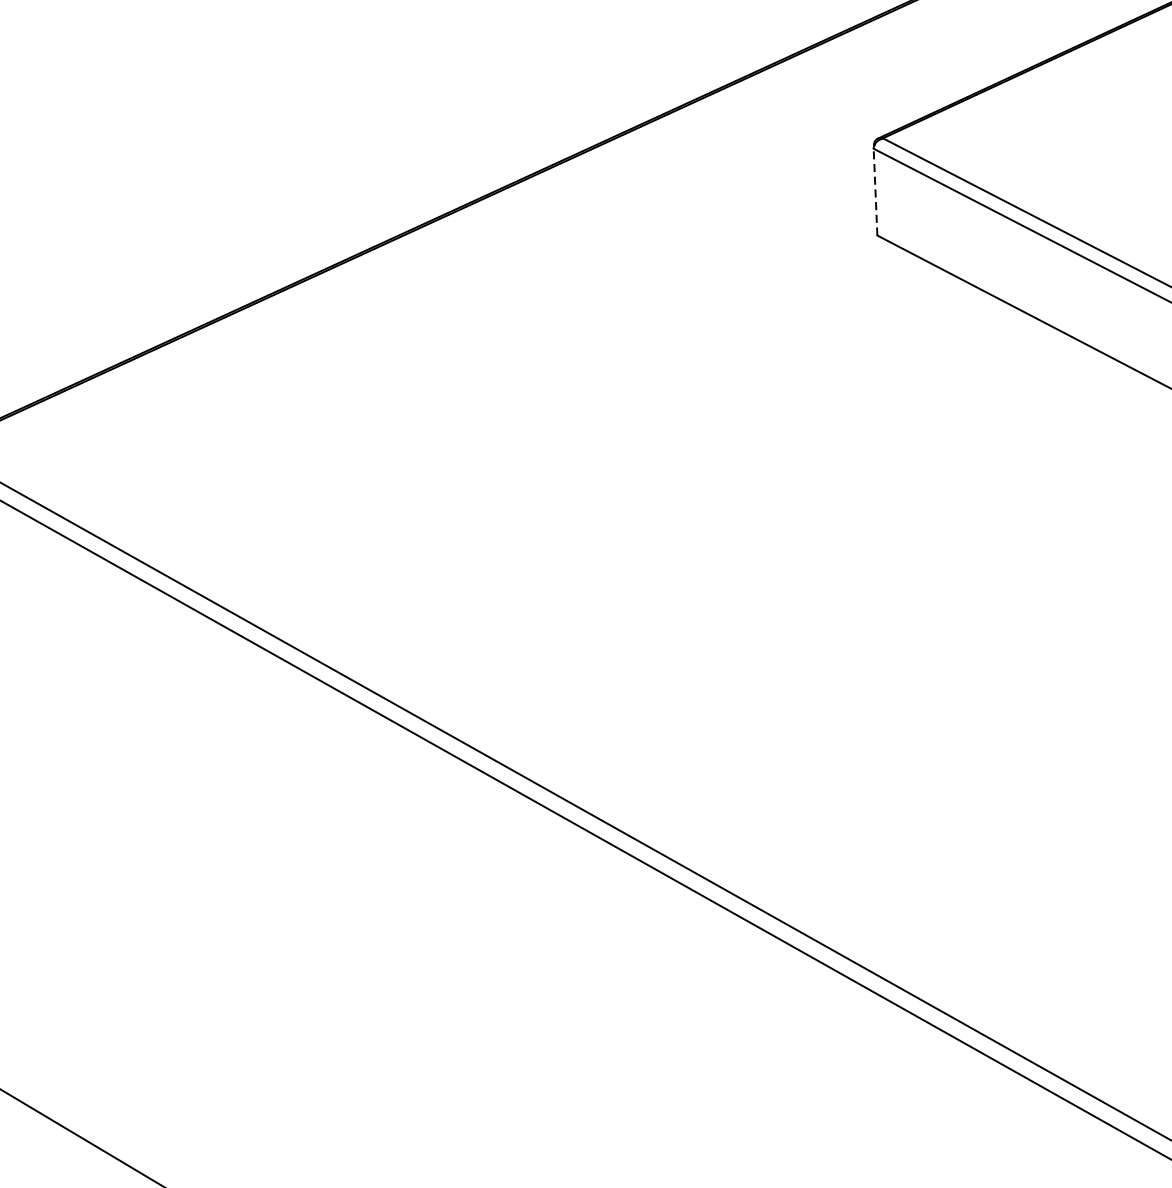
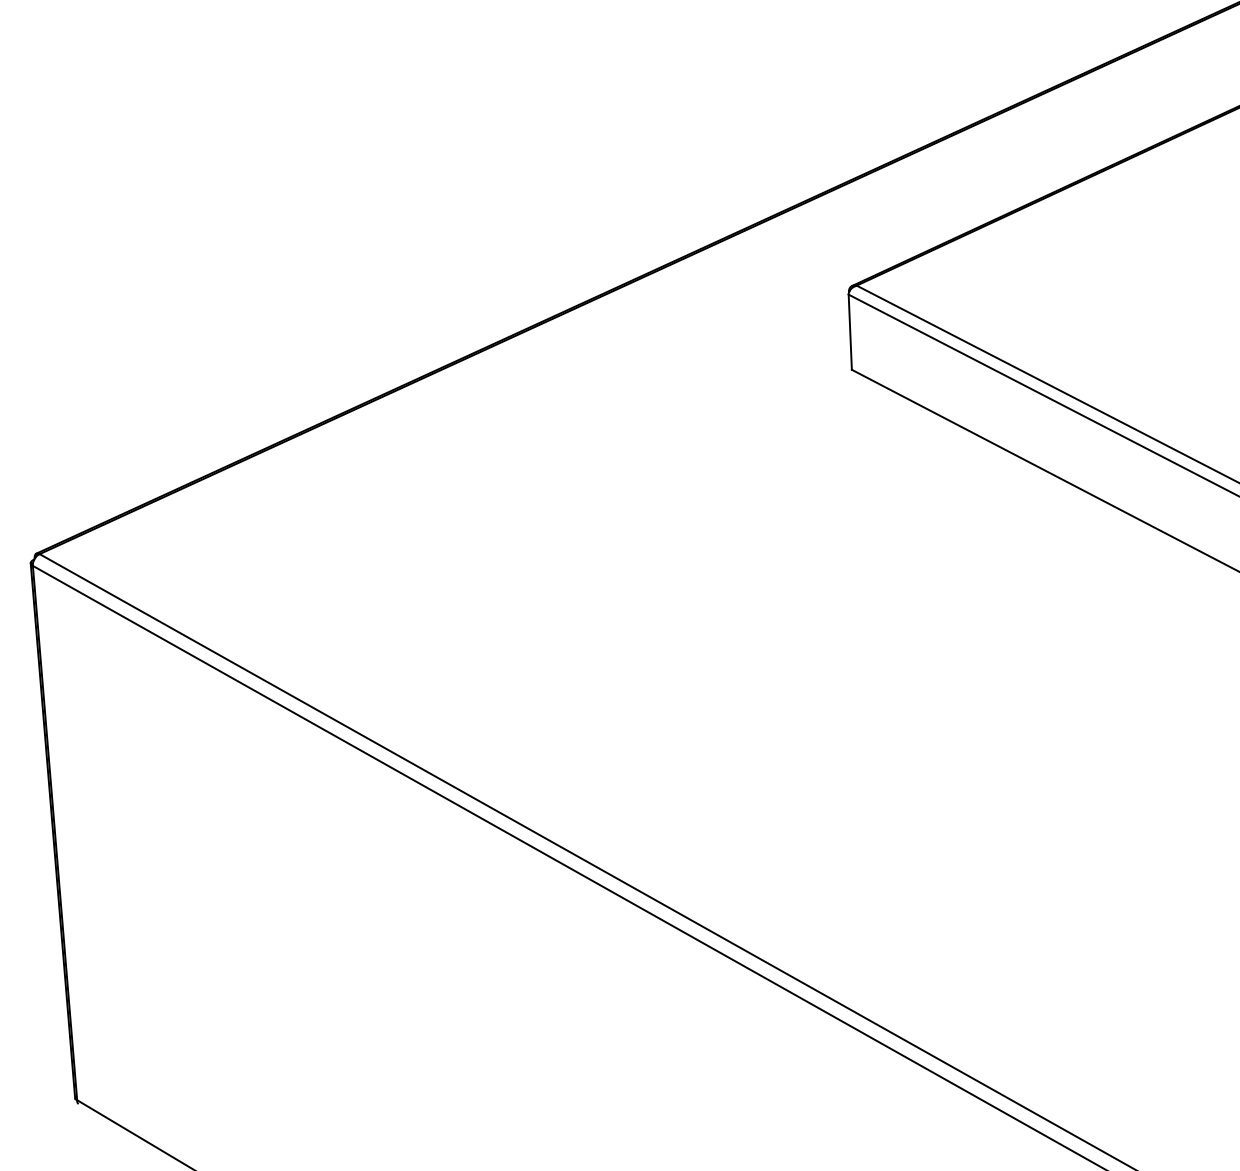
line: (875, 192) -> (850, 332), dashed -> solid

